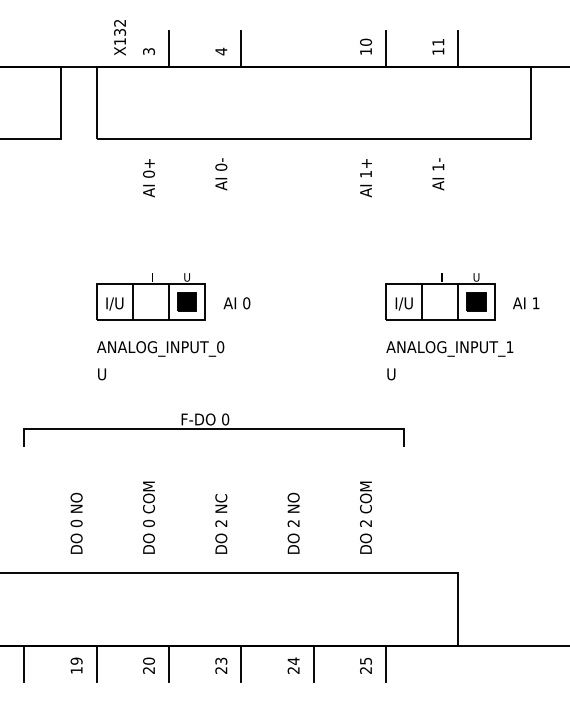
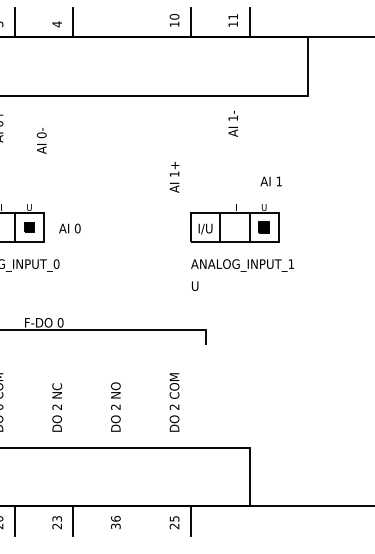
text: (221, 174) -> (41, 141), moved
text: (365, 178) -> (174, 177), moved
part: (186, 301) -> (28, 227), size x0.6
part: (476, 301) -> (264, 227), size x0.7
text: (526, 303) -> (271, 181), moved
line: (313, 663) -> (131, 520), removed
text: (293, 665) -> (115, 522), 24 -> 36

